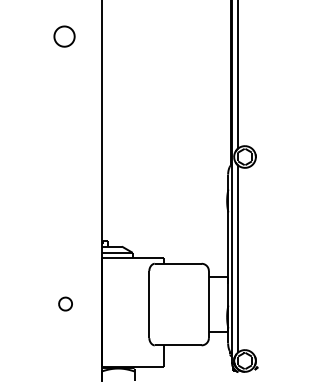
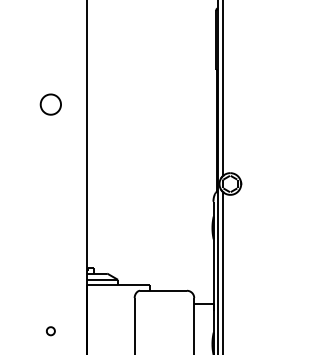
part: (64, 36) -> (50, 104), moved
part: (65, 304) -> (50, 331), size x0.62

